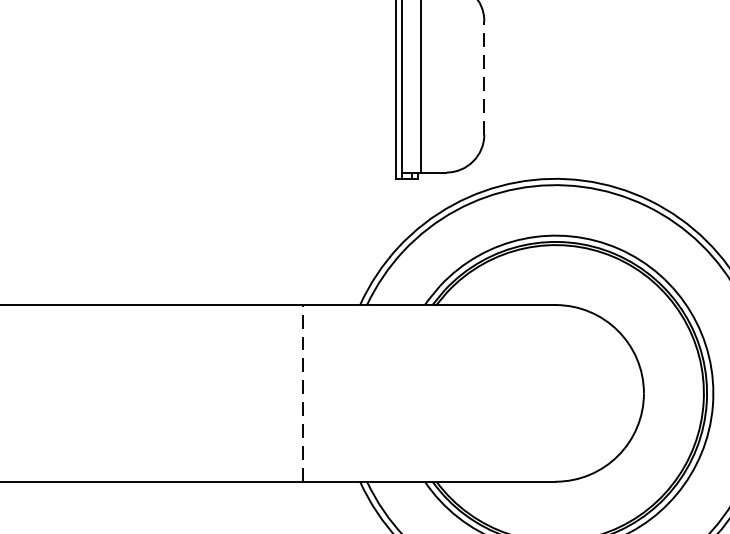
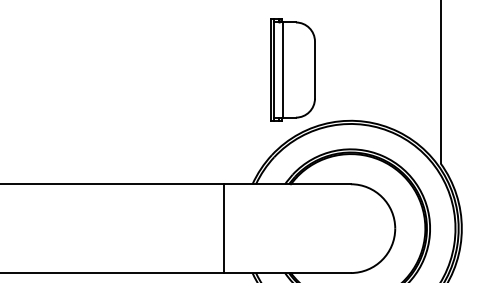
line: (483, 78) -> (314, 70), dashed -> solid
line: (302, 393) -> (223, 228), dashed -> solid

